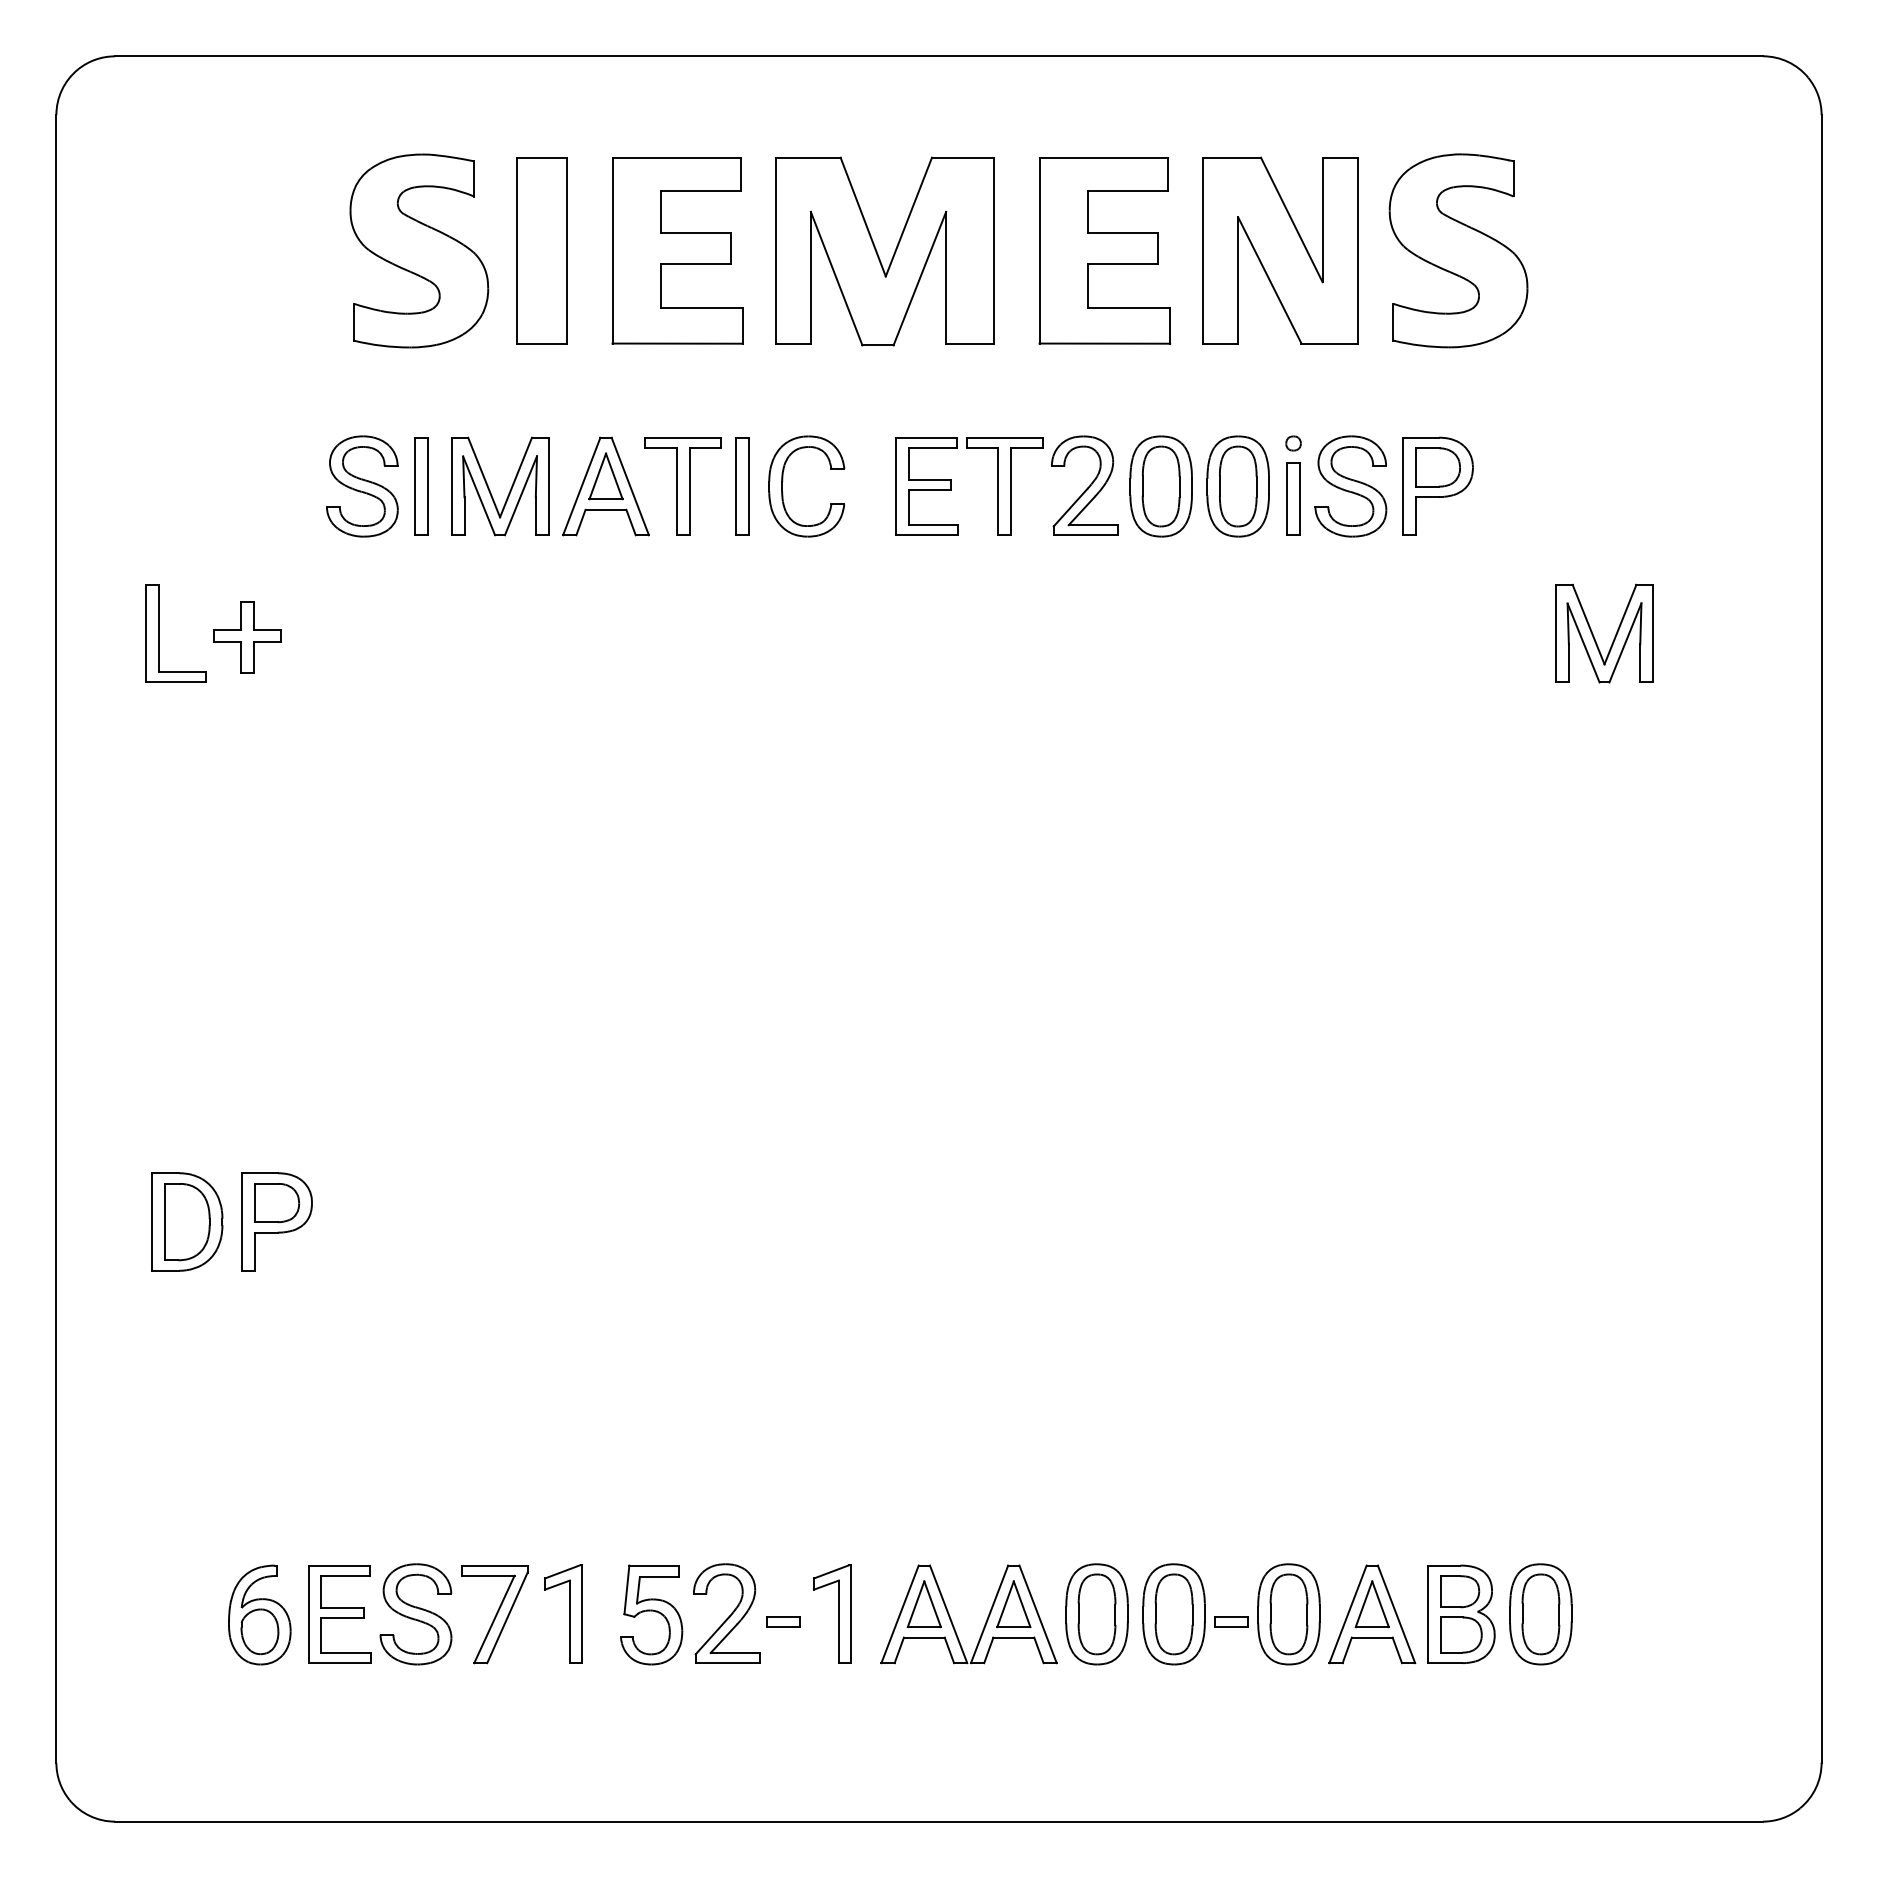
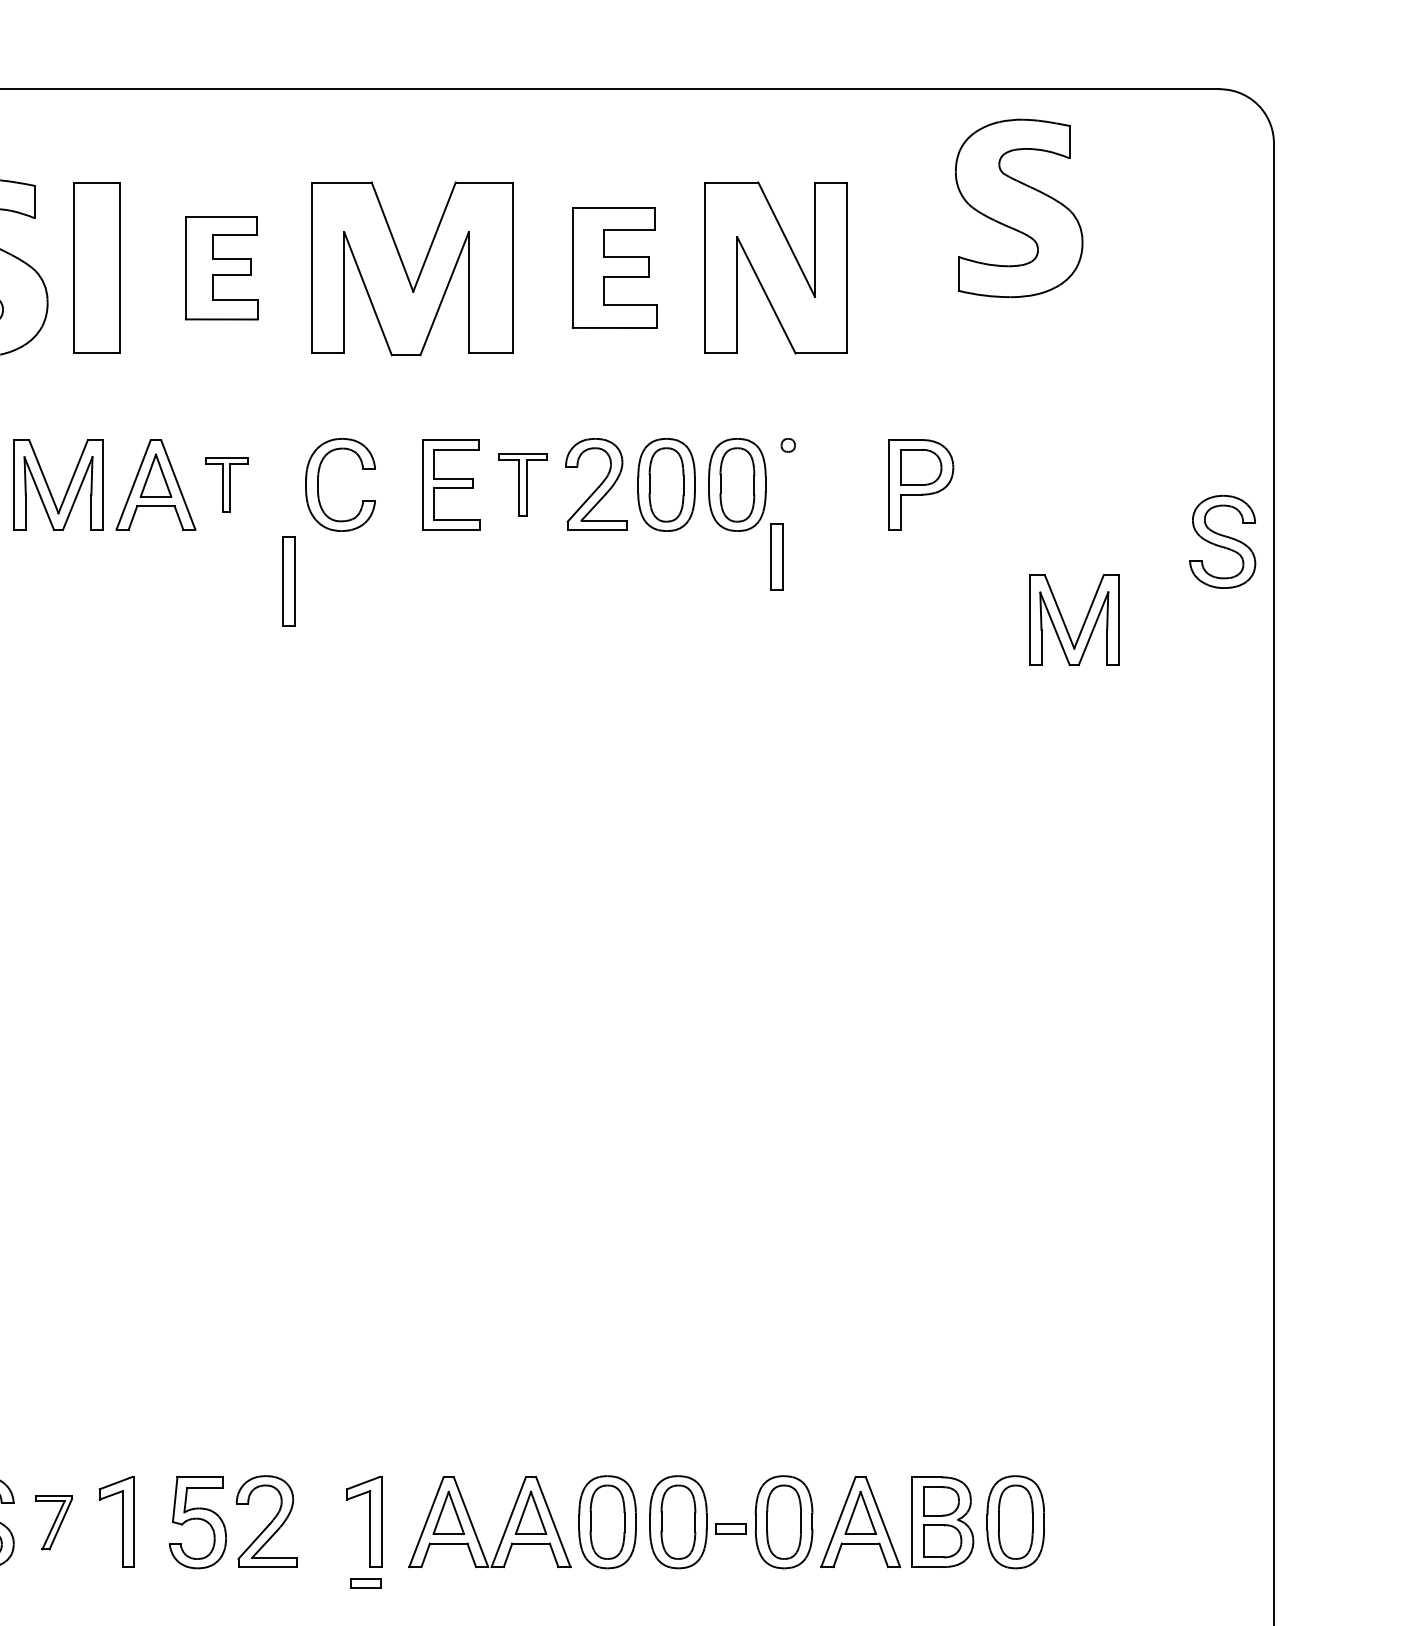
part: (677, 250) -> (221, 267), size x0.6
part: (1104, 250) -> (614, 267), size x0.7
part: (1458, 250) -> (1019, 208), moved
part: (682, 486) -> (226, 484), size x0.6
part: (742, 486) -> (288, 581), moved
part: (1004, 486) -> (522, 484), size x0.7
part: (1350, 486) -> (1222, 541), moved
part: (1293, 498) -> (777, 556), moved
part: (494, 1614) -> (53, 1522), size x0.6
part: (783, 1621) -> (366, 1583), moved

